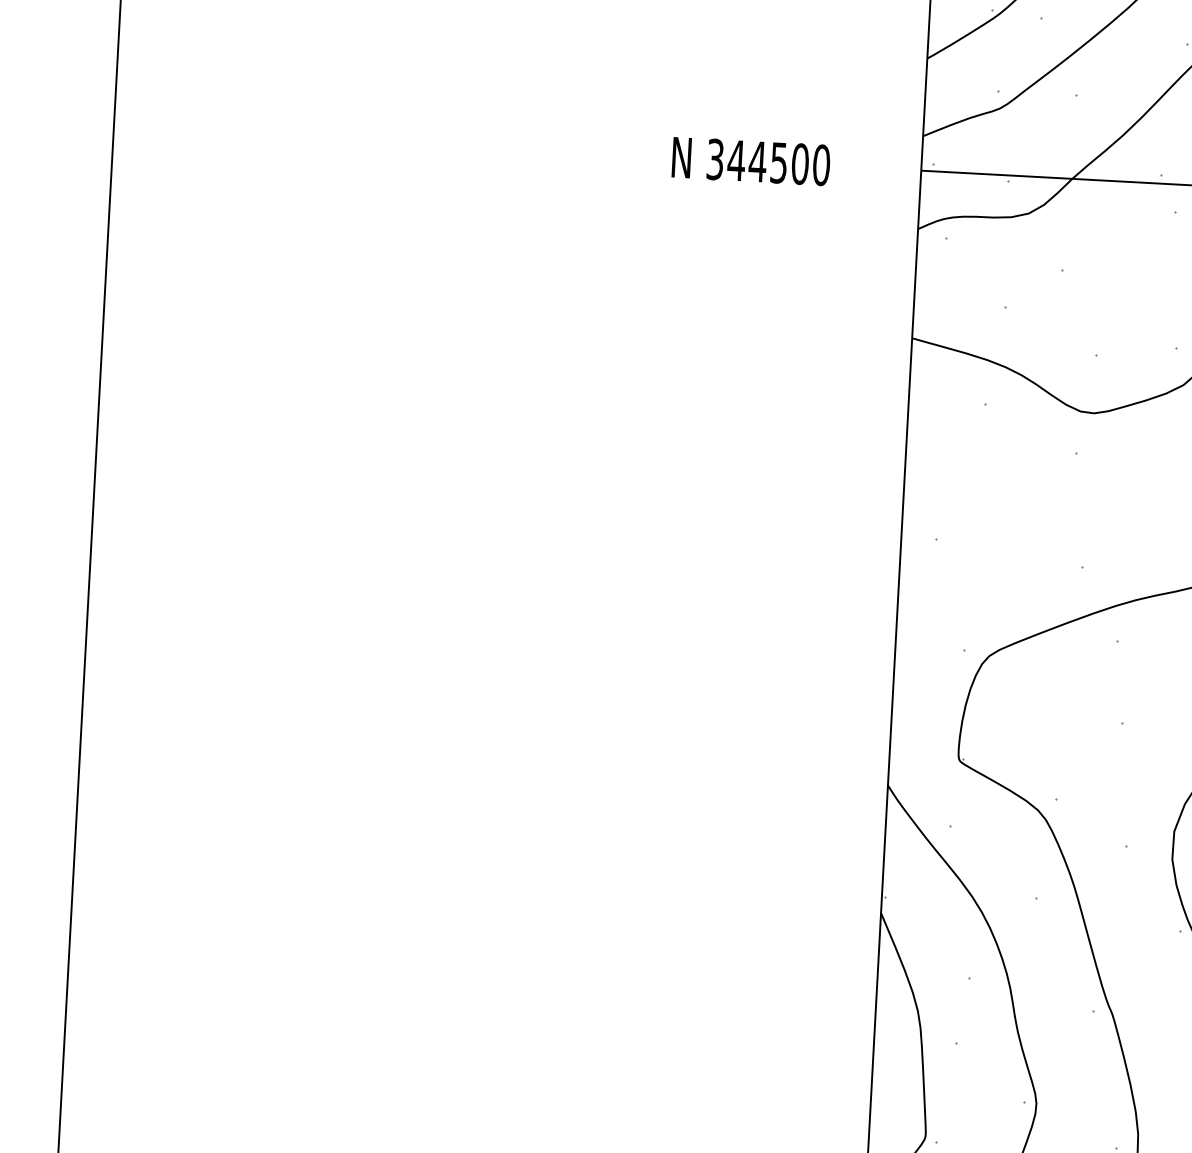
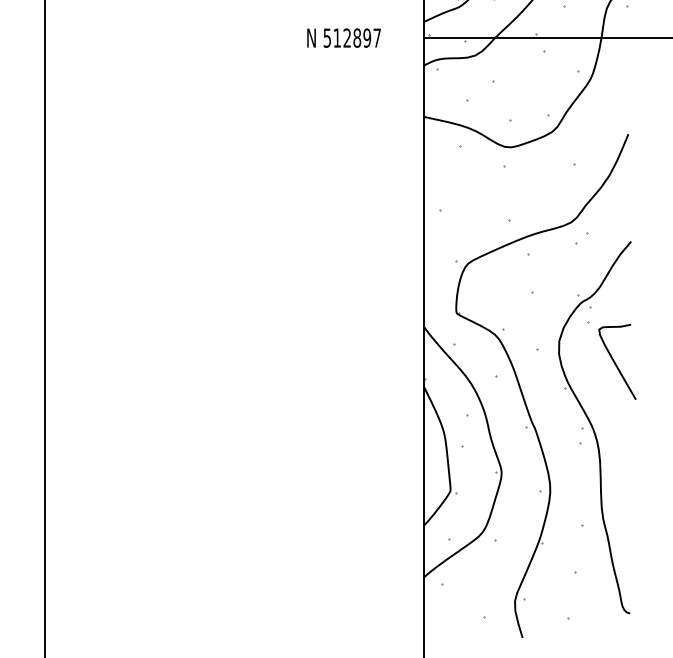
text: (768, 161) -> (352, 37), 344500 -> 512897

